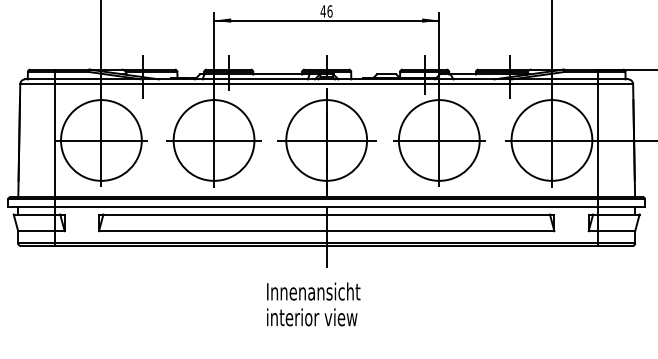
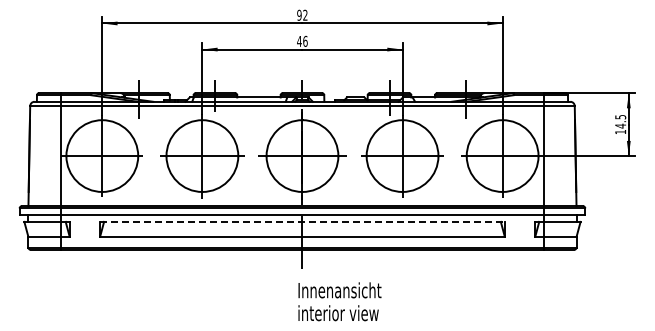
line: (326, 214) -> (302, 221), solid -> dashed
text: (313, 304) -> (339, 301), moved

